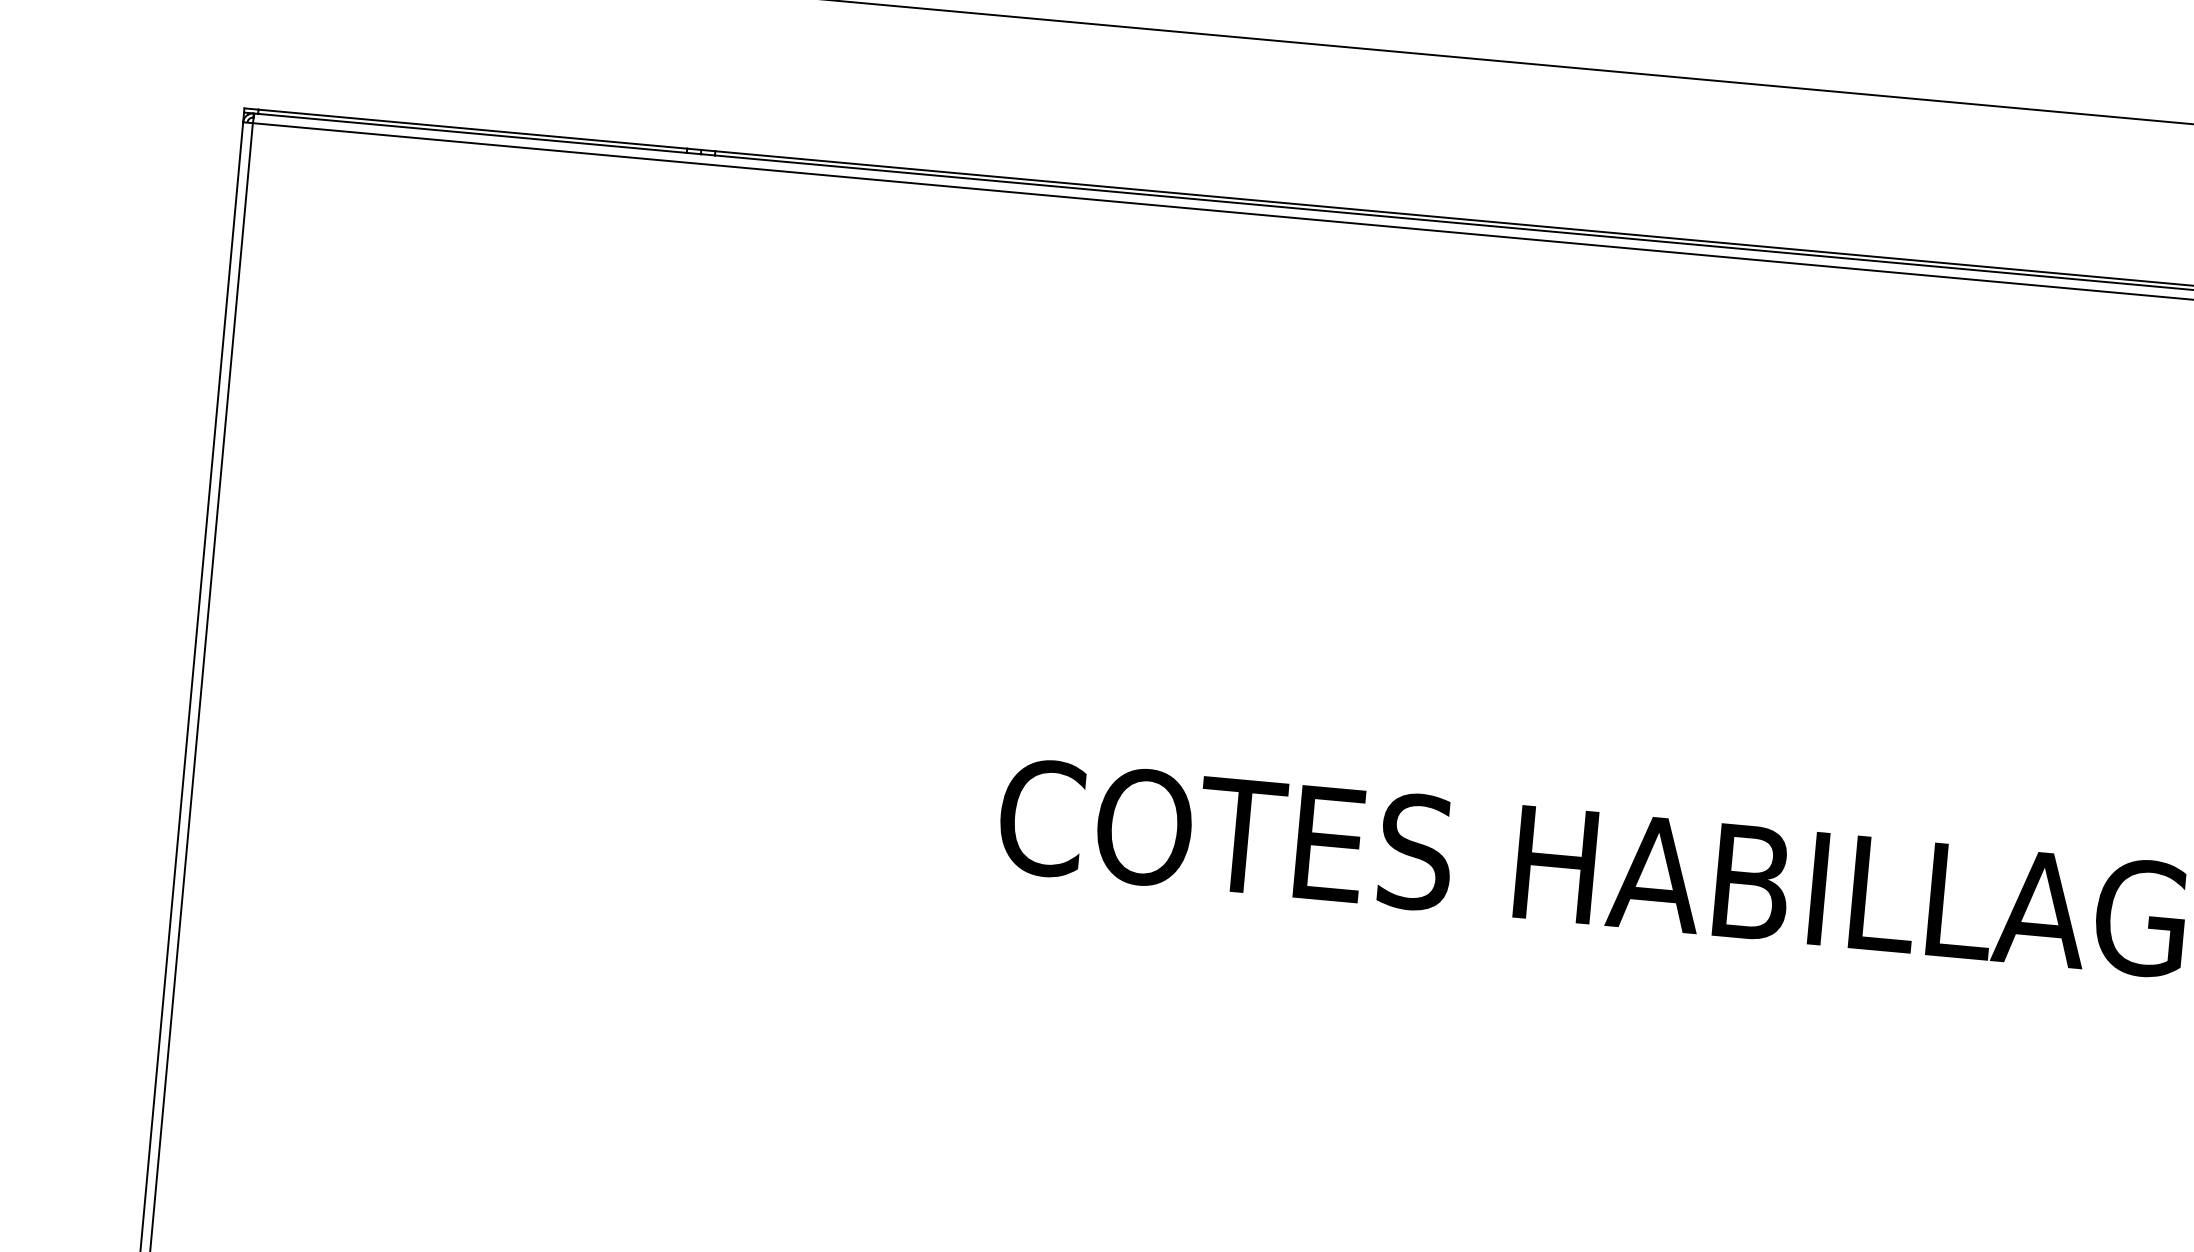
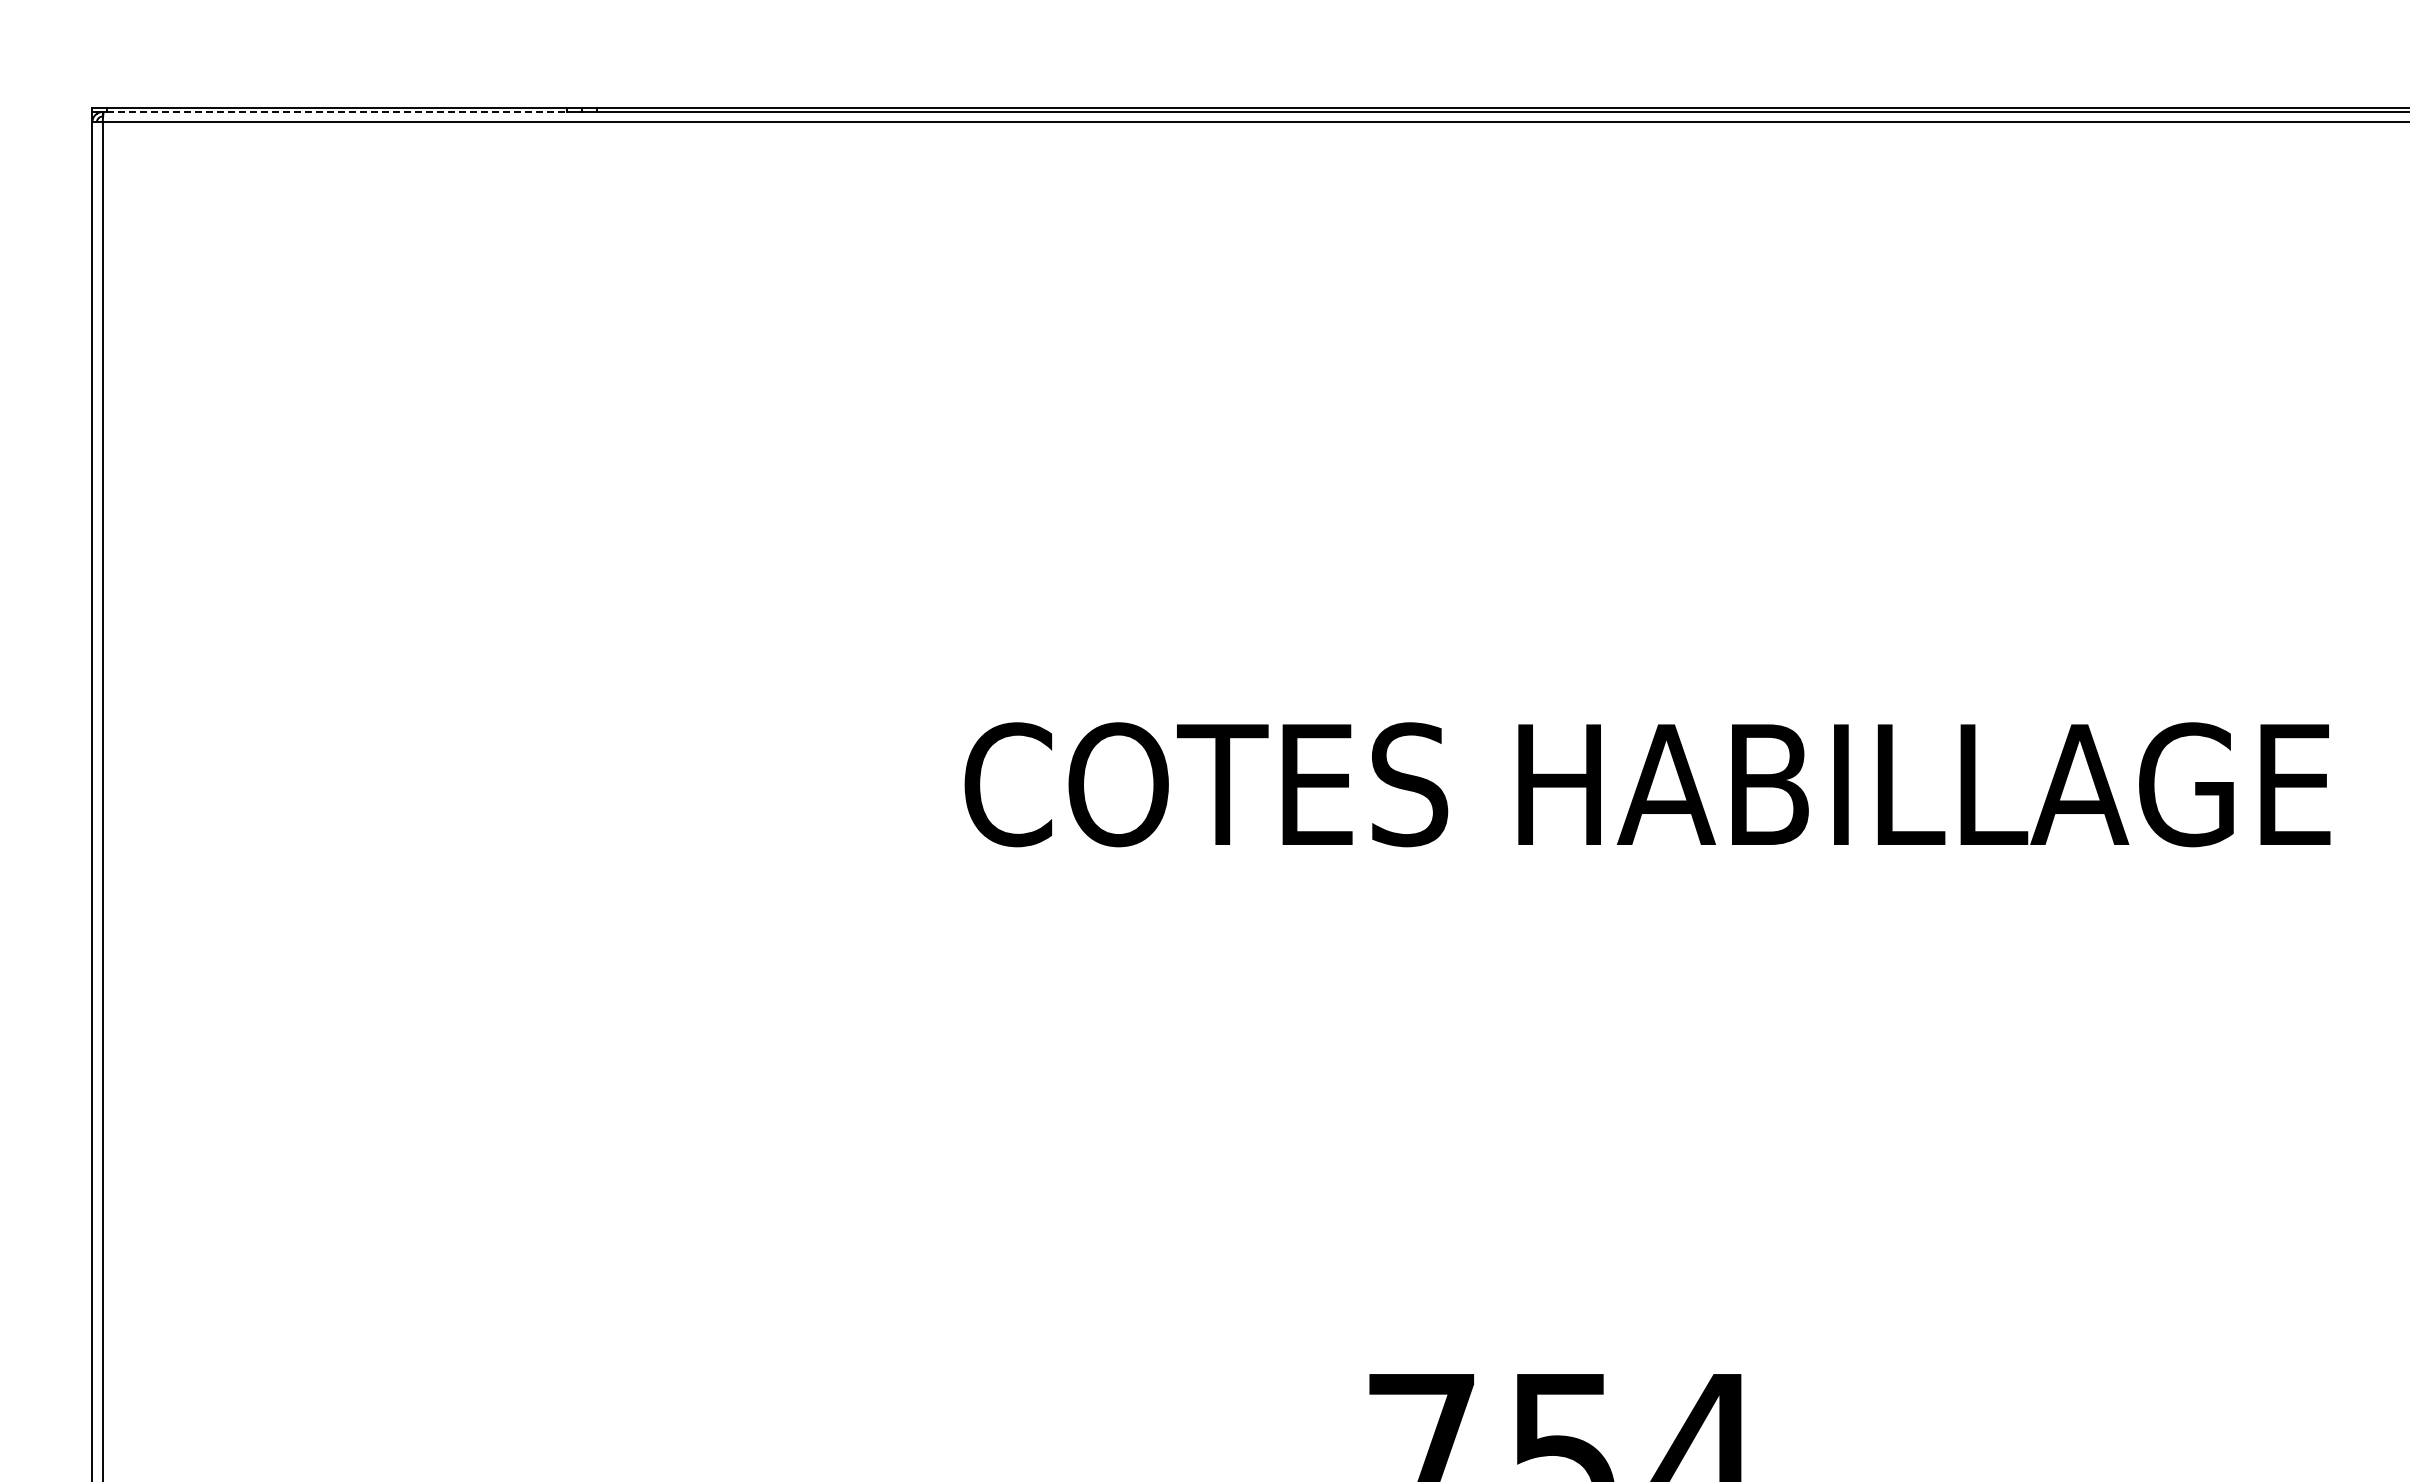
line: (472, 133) -> (337, 112), solid -> dashed

